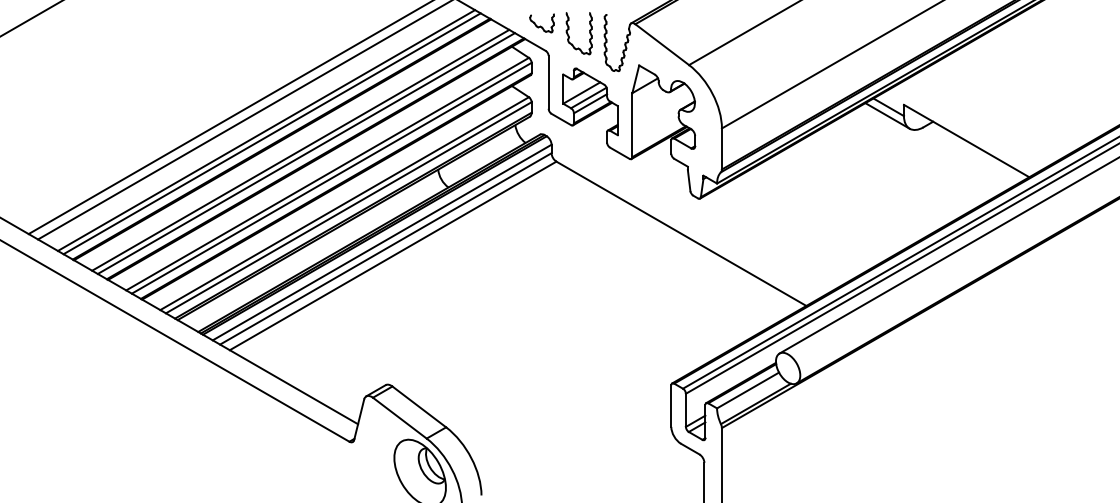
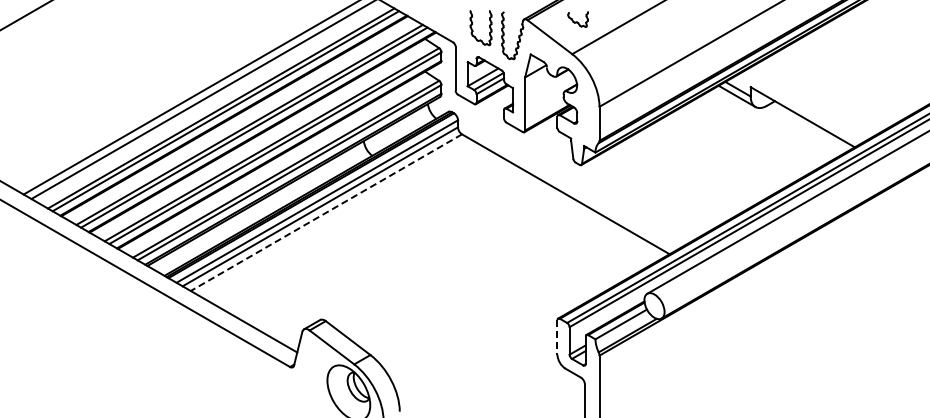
part: (541, 23) -> (577, 19), moved
line: (393, 255) -> (326, 212), solid -> dashed
line: (671, 406) -> (557, 337), solid -> dashed

